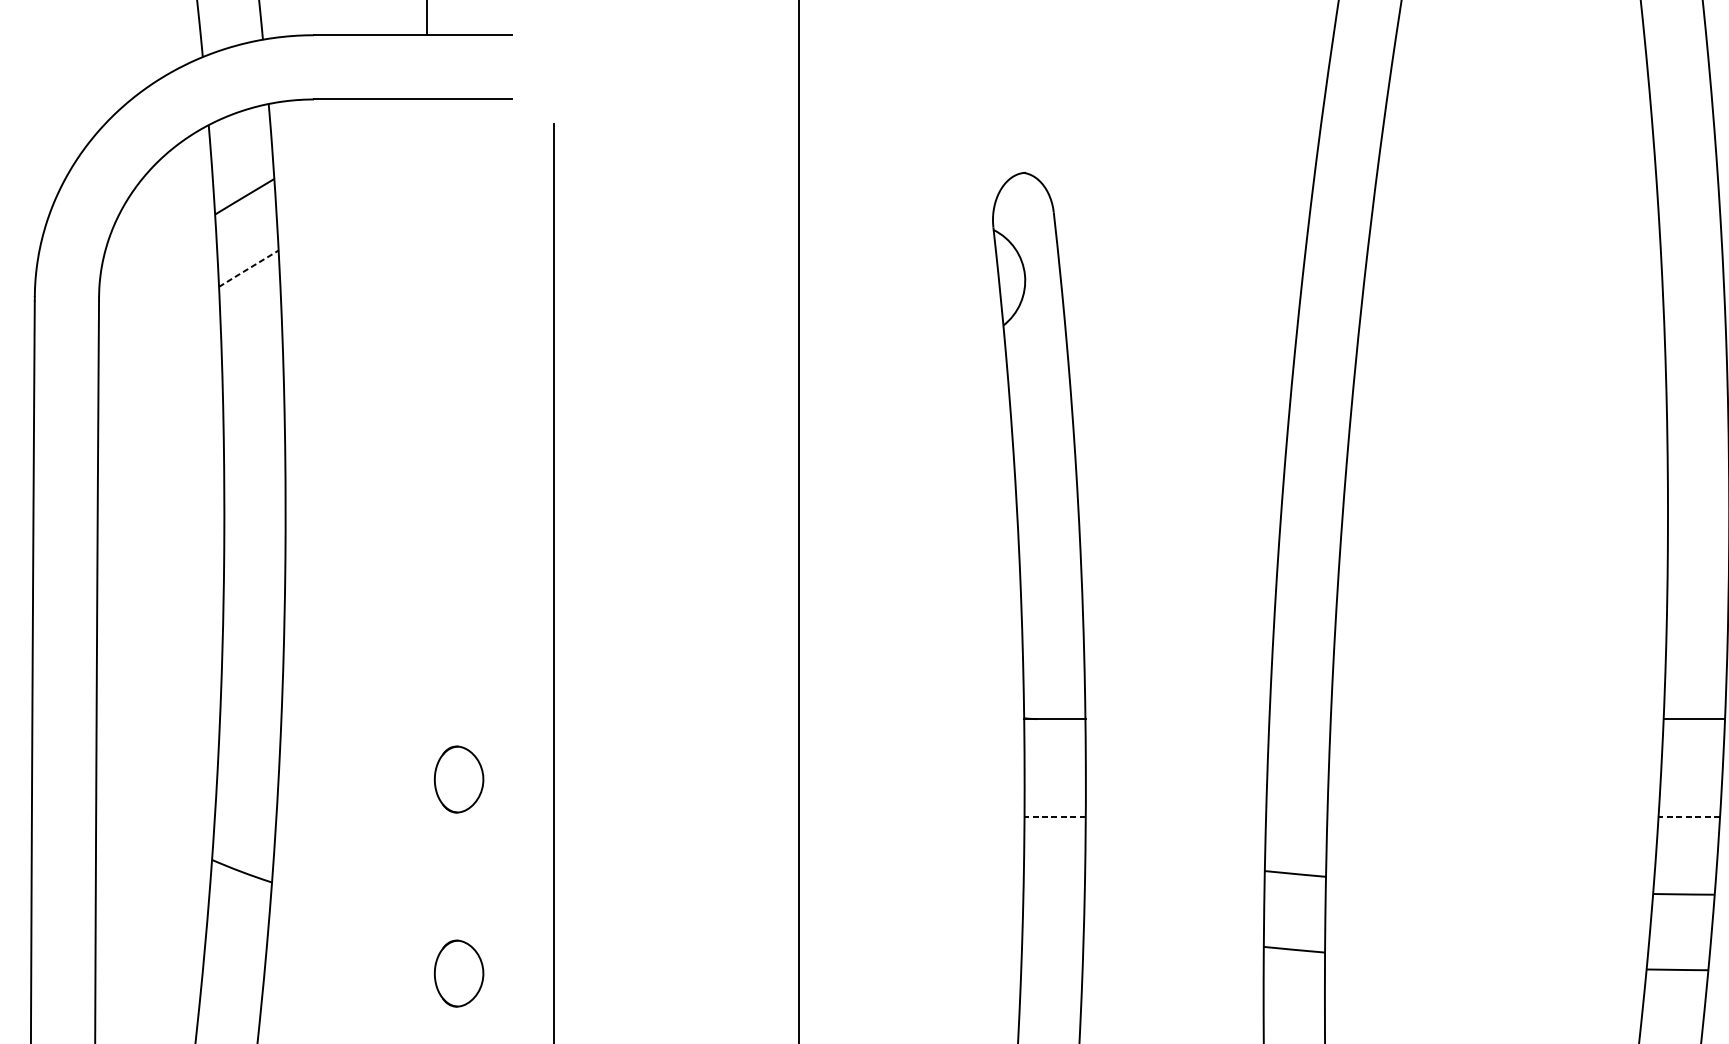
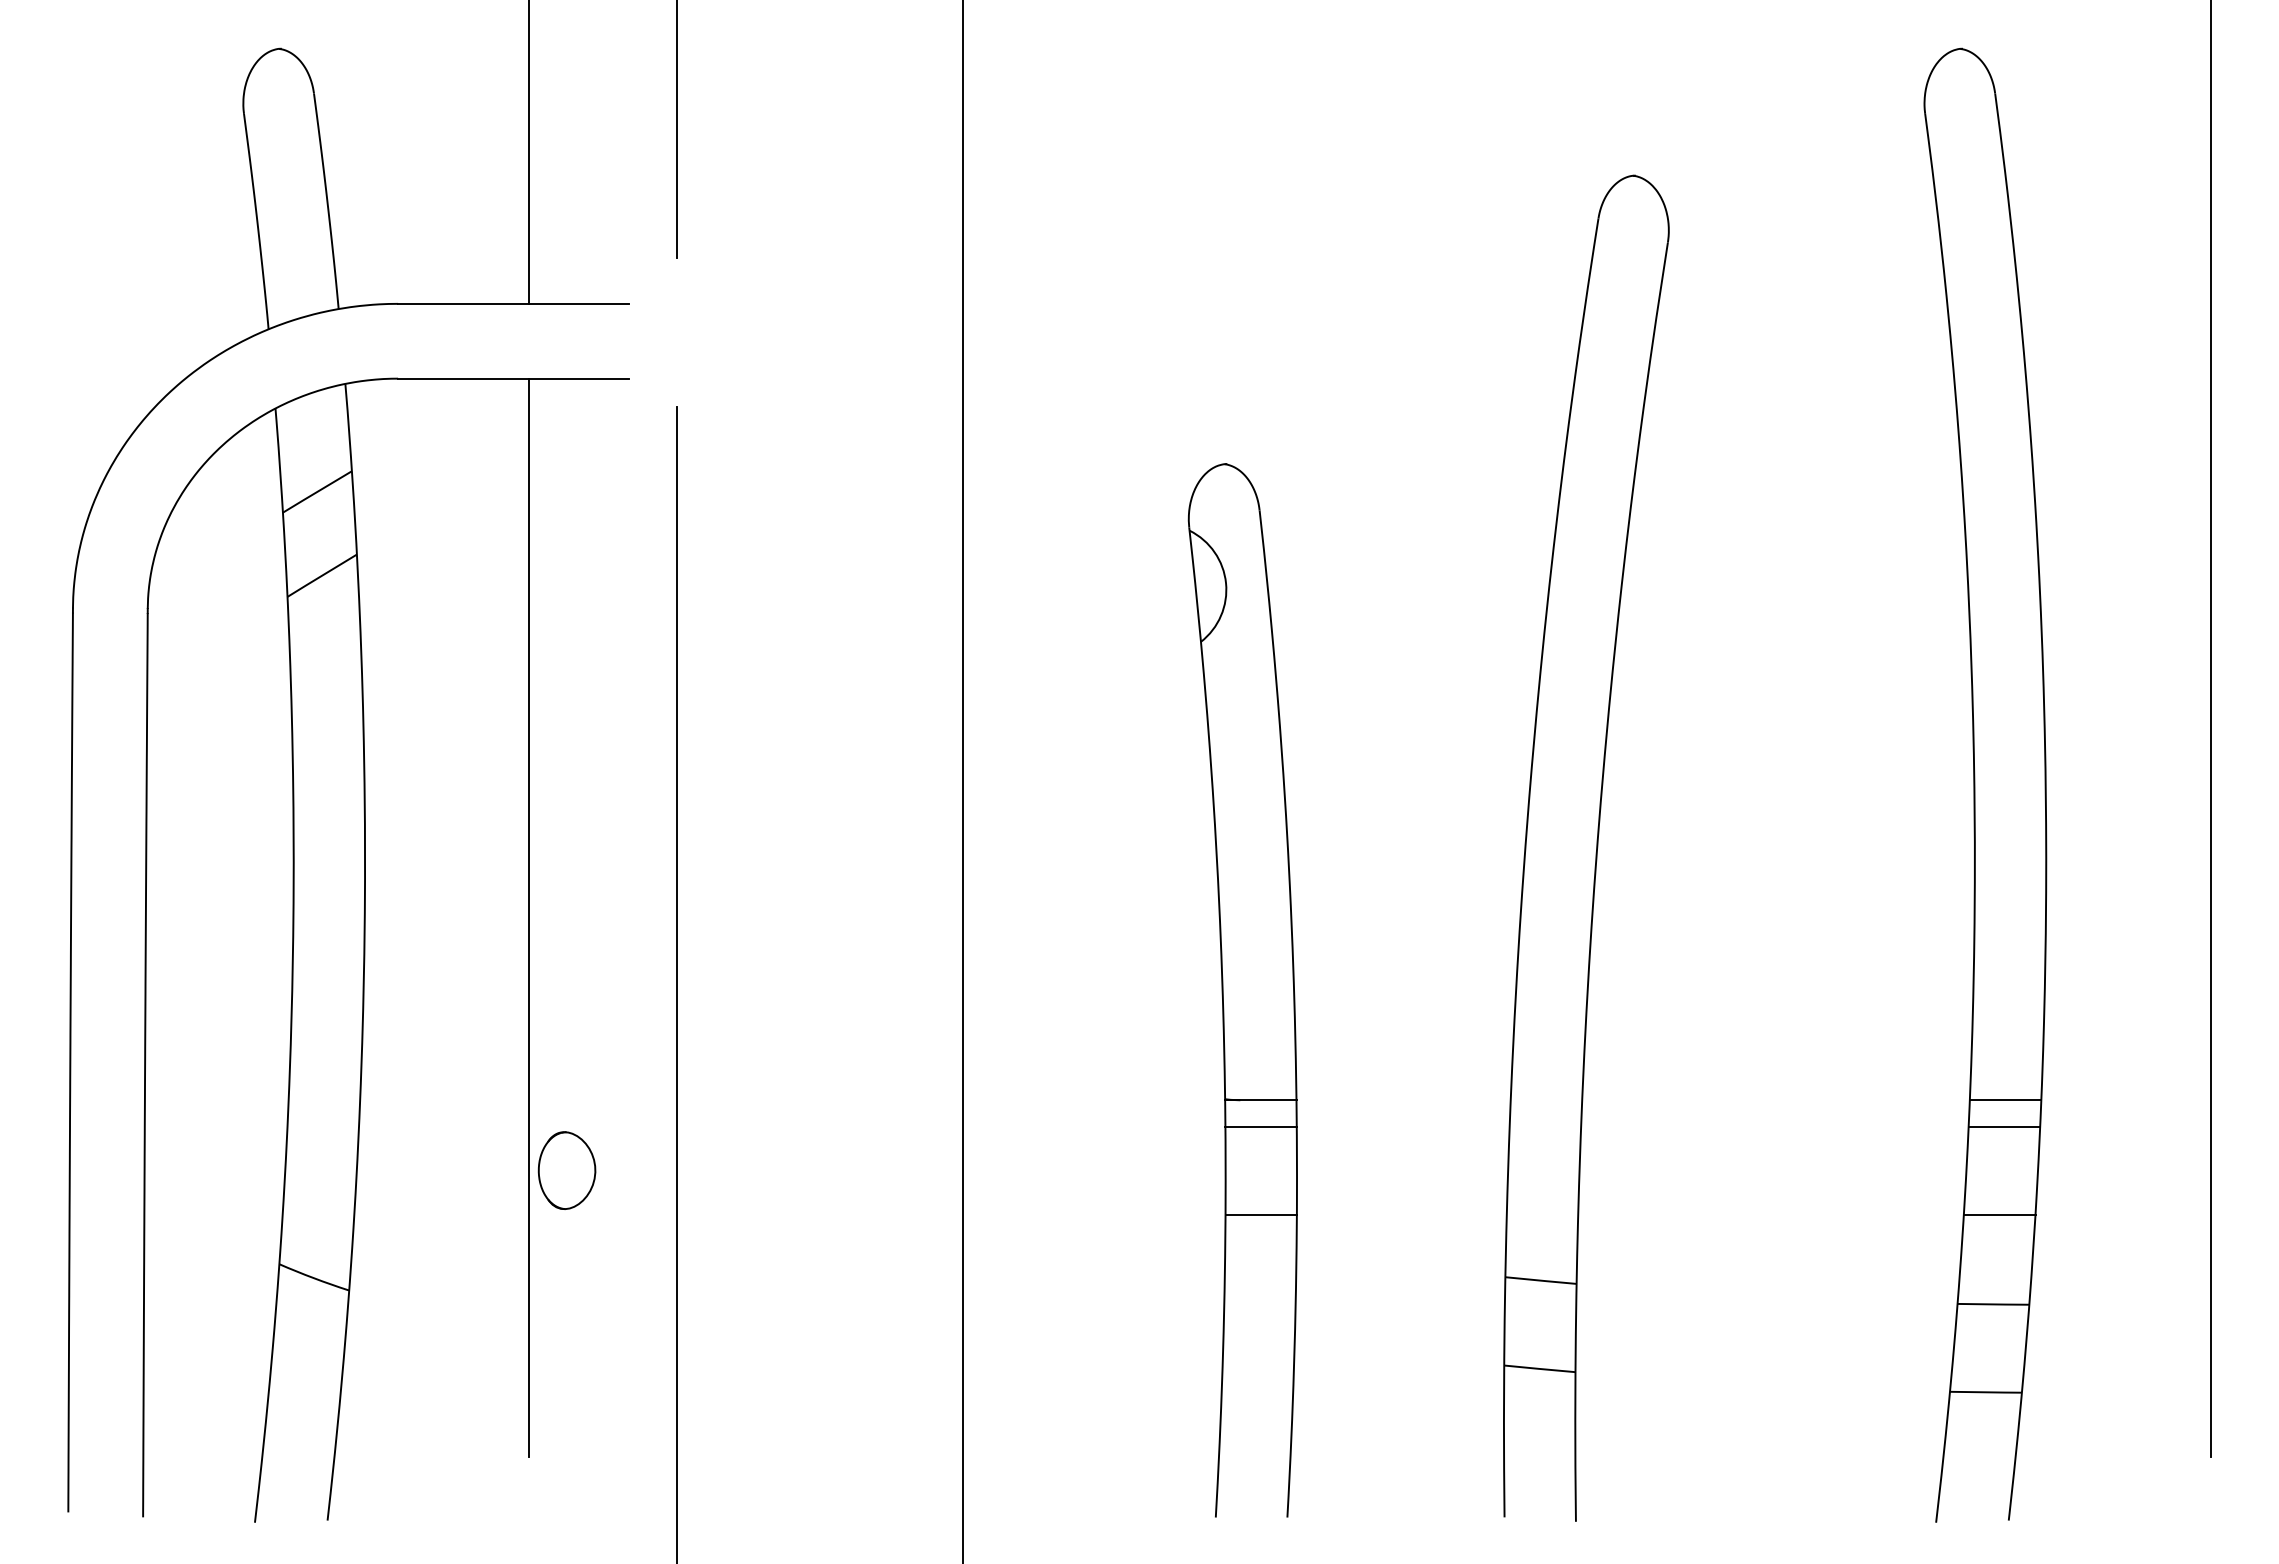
line: (248, 268) -> (321, 575), dashed -> solid
line: (426, 562) -> (529, 917), added
line: (1054, 741) -> (1260, 1126), added
line: (1693, 741) -> (2004, 1126), added
line: (1055, 817) -> (1261, 1214), dashed -> solid
line: (1689, 817) -> (1999, 1214), dashed -> solid
part: (458, 973) -> (566, 1396), removed

